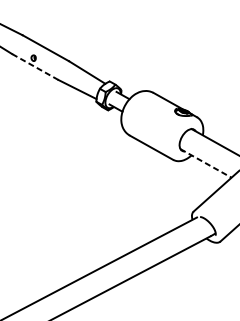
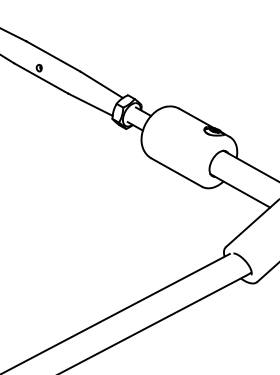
line: (35, 67) -> (41, 78), dashed -> solid
line: (206, 163) -> (240, 191), dashed -> solid

